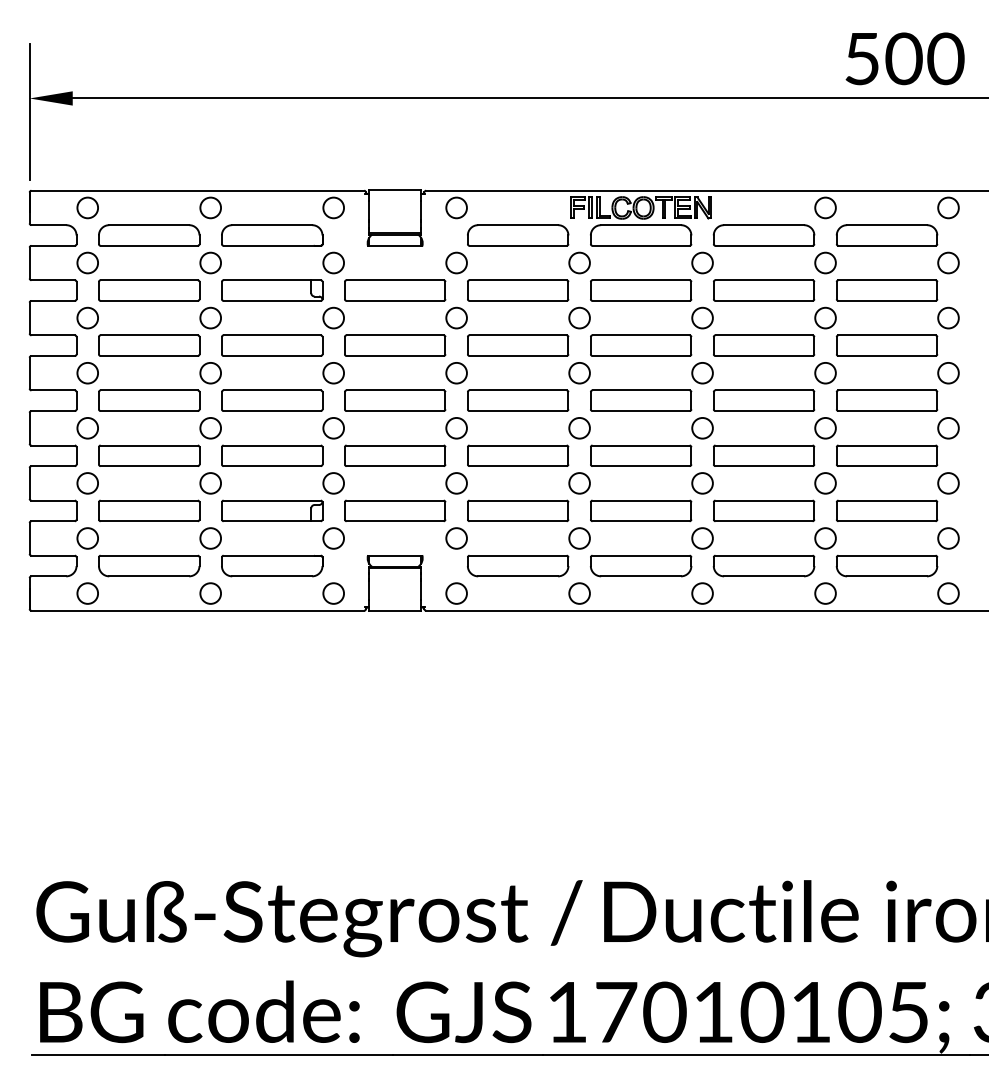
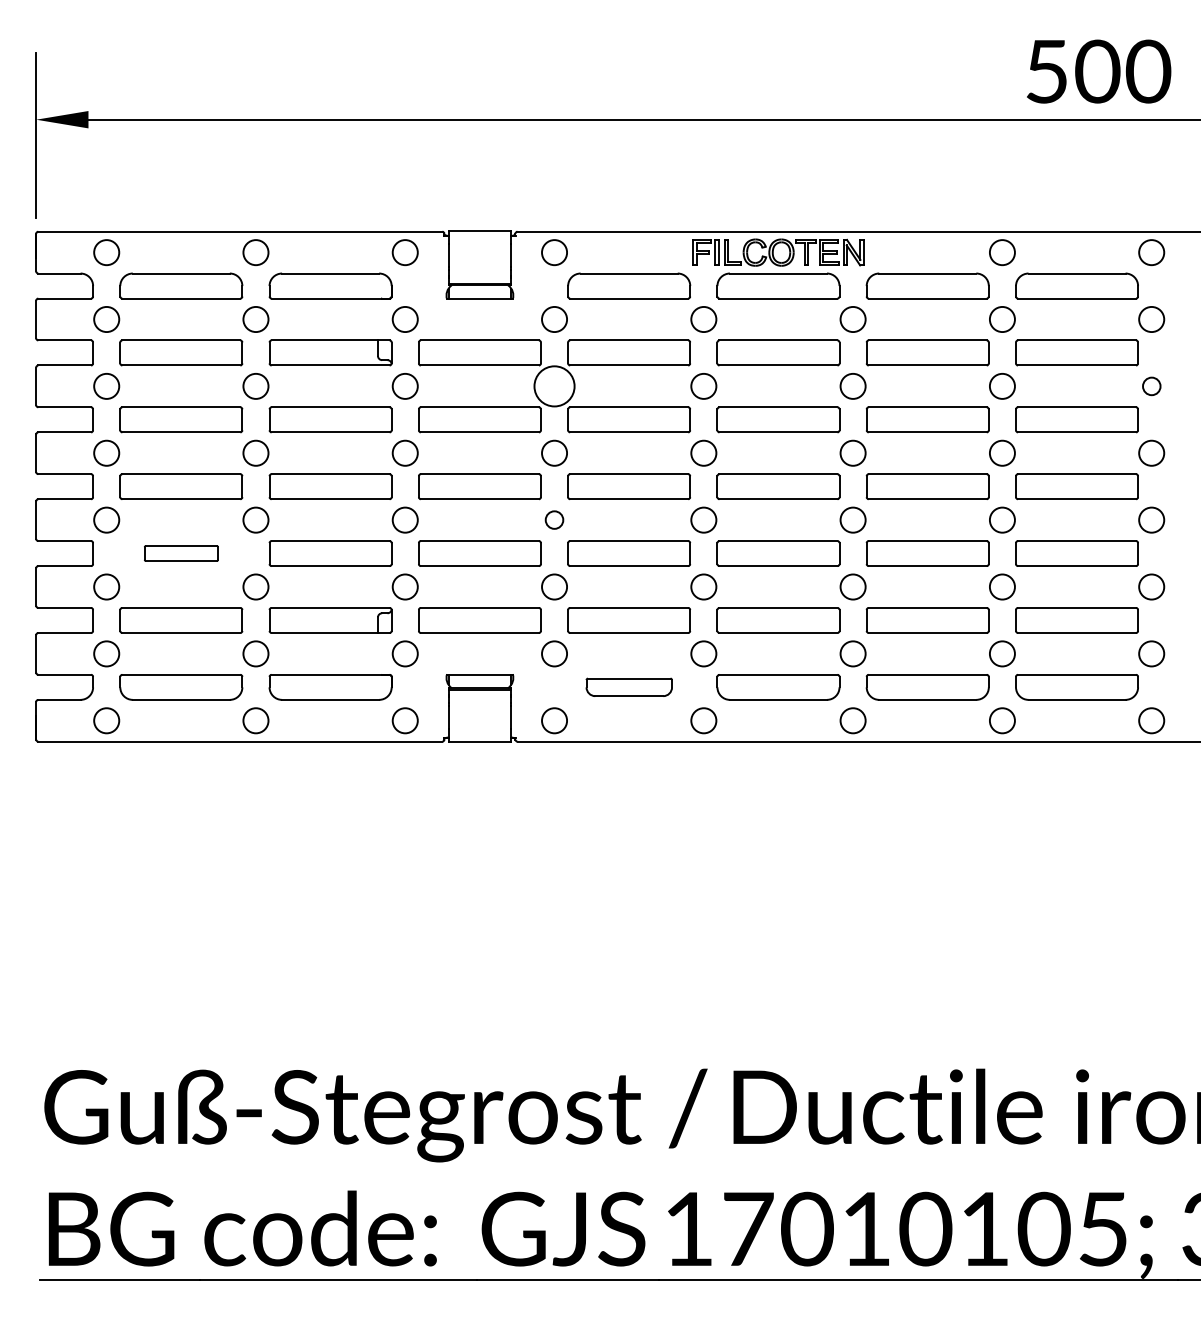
circle: (456, 317) -> (554, 385), size x1.6
circle: (948, 318) -> (1151, 386), size x0.7
circle: (456, 427) -> (554, 519), size x0.7
part: (149, 455) -> (181, 553), size x0.6
part: (518, 566) -> (629, 687), size x0.7

